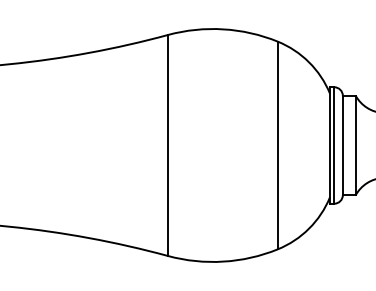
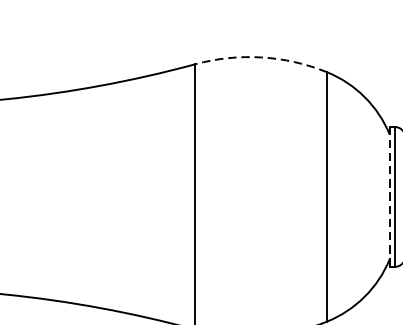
arc: (223, 29) -> (261, 57), solid -> dashed
line: (329, 145) -> (389, 196), solid -> dashed

